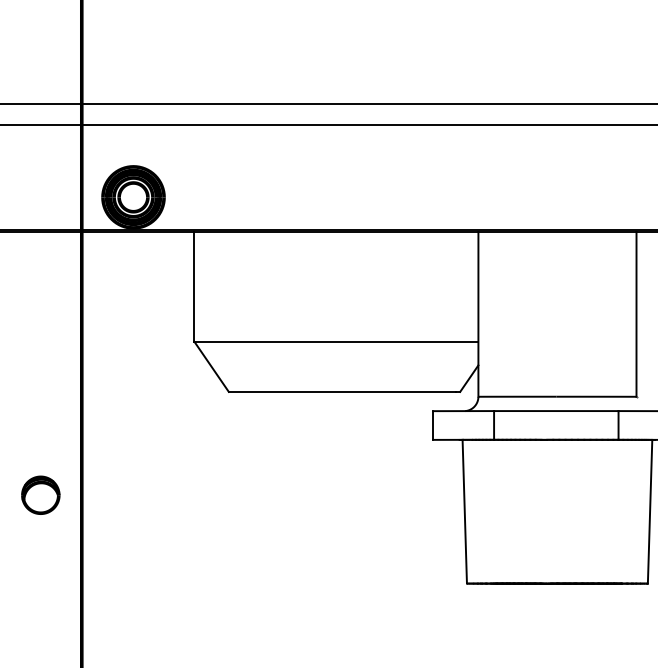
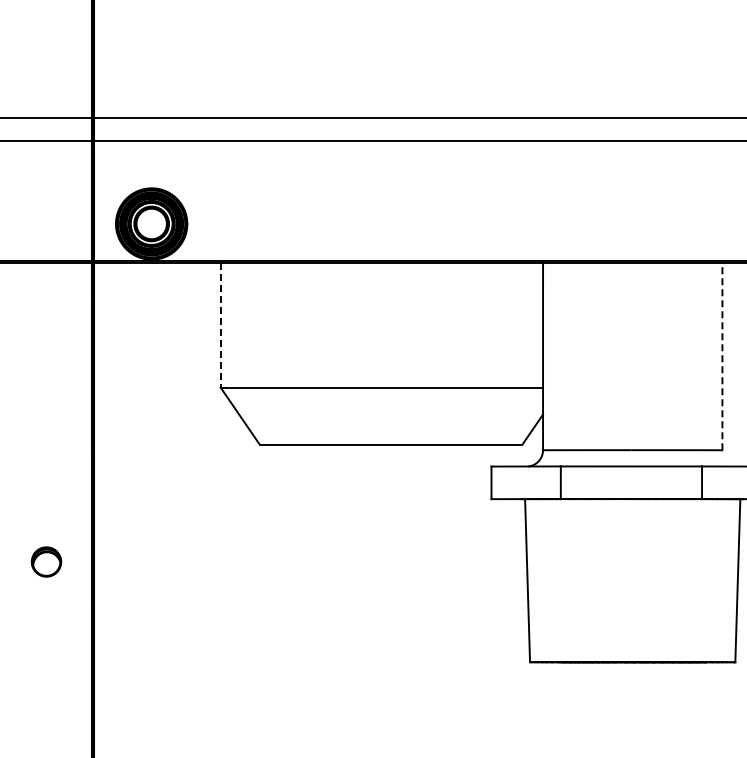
line: (194, 286) -> (220, 325), solid -> dashed
line: (636, 314) -> (722, 356), solid -> dashed
part: (40, 494) -> (46, 561), size x0.7

